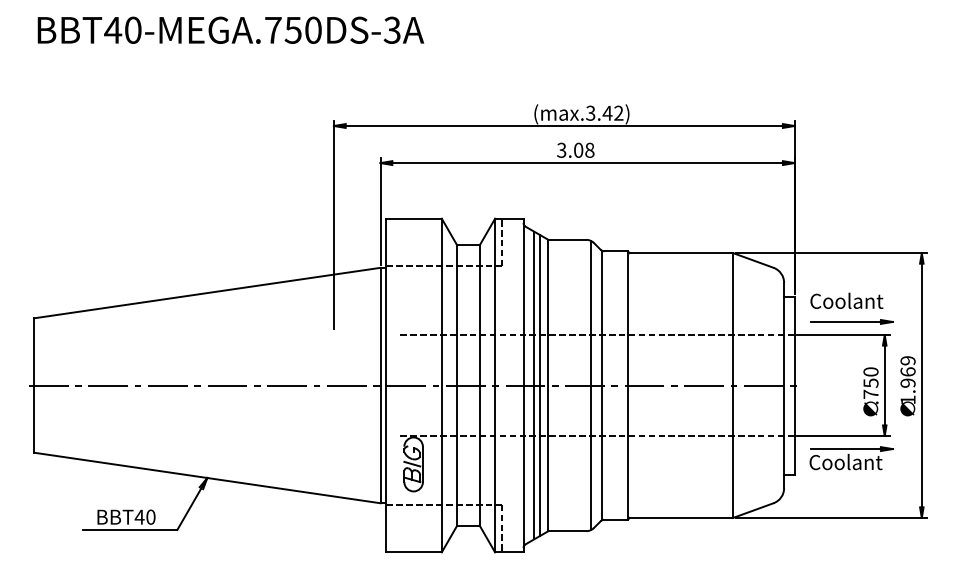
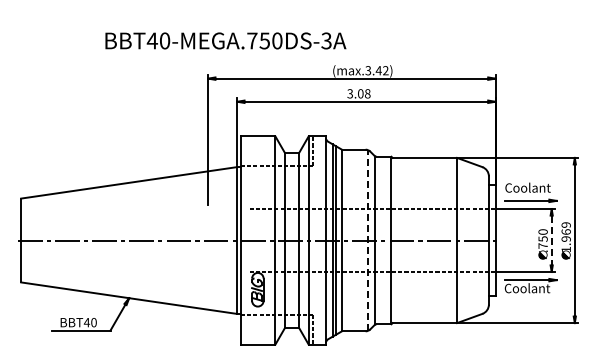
text: (230, 29) -> (225, 40), moved
line: (591, 385) -> (368, 240), solid -> dashed
line: (884, 385) -> (551, 240), solid -> dashed

